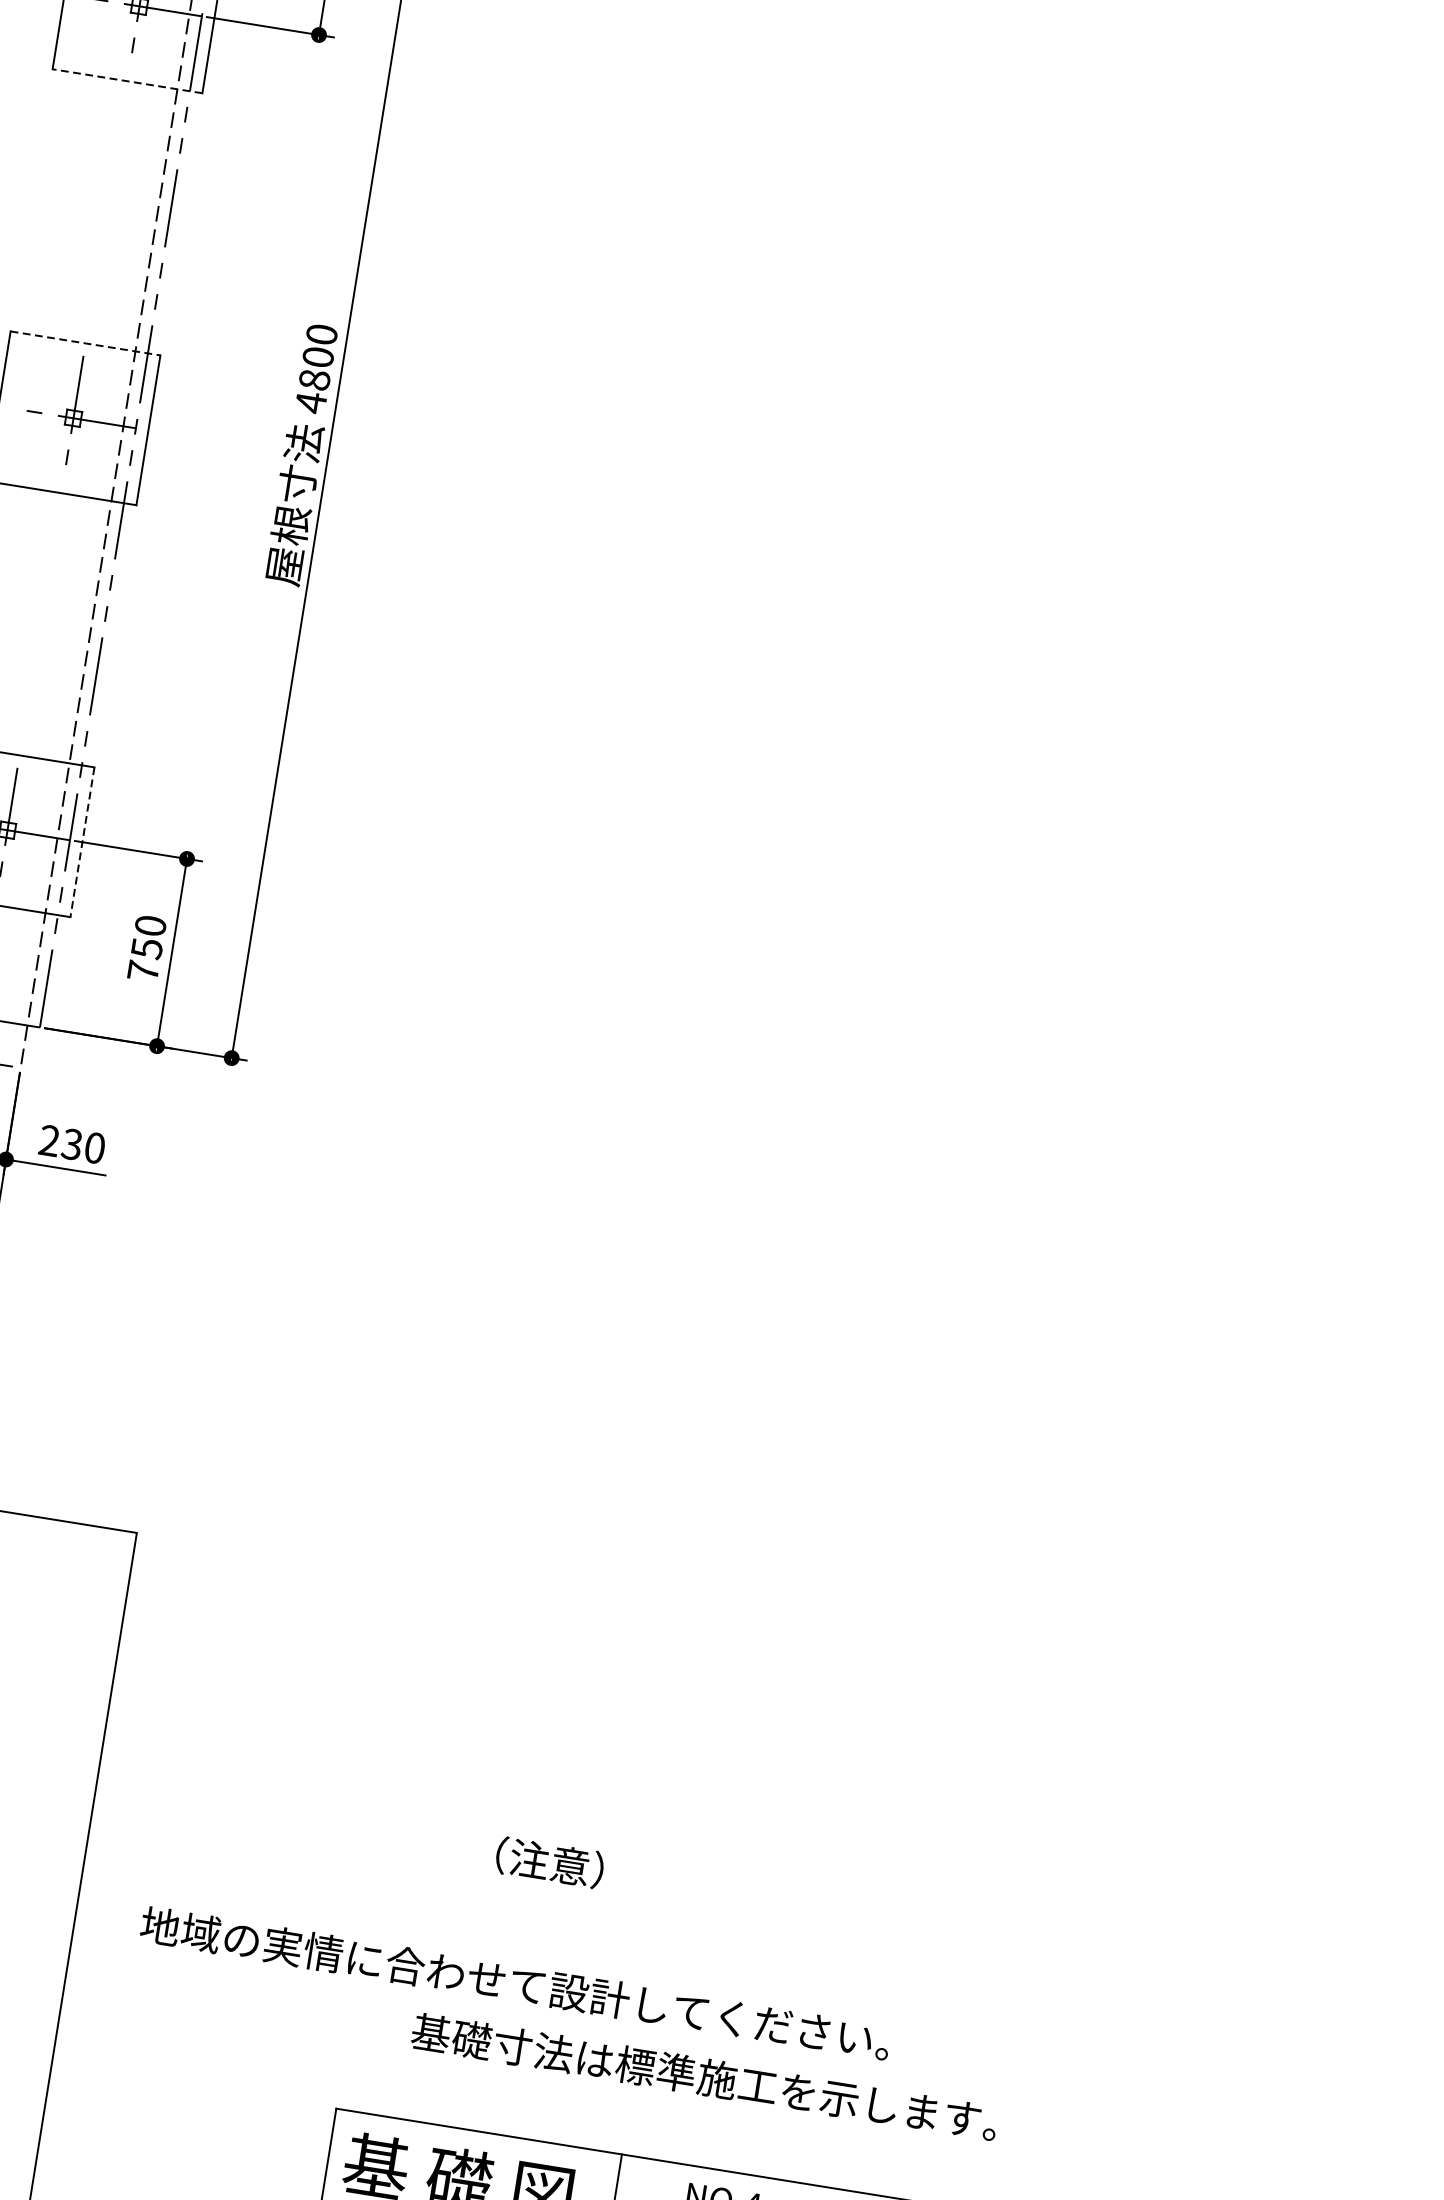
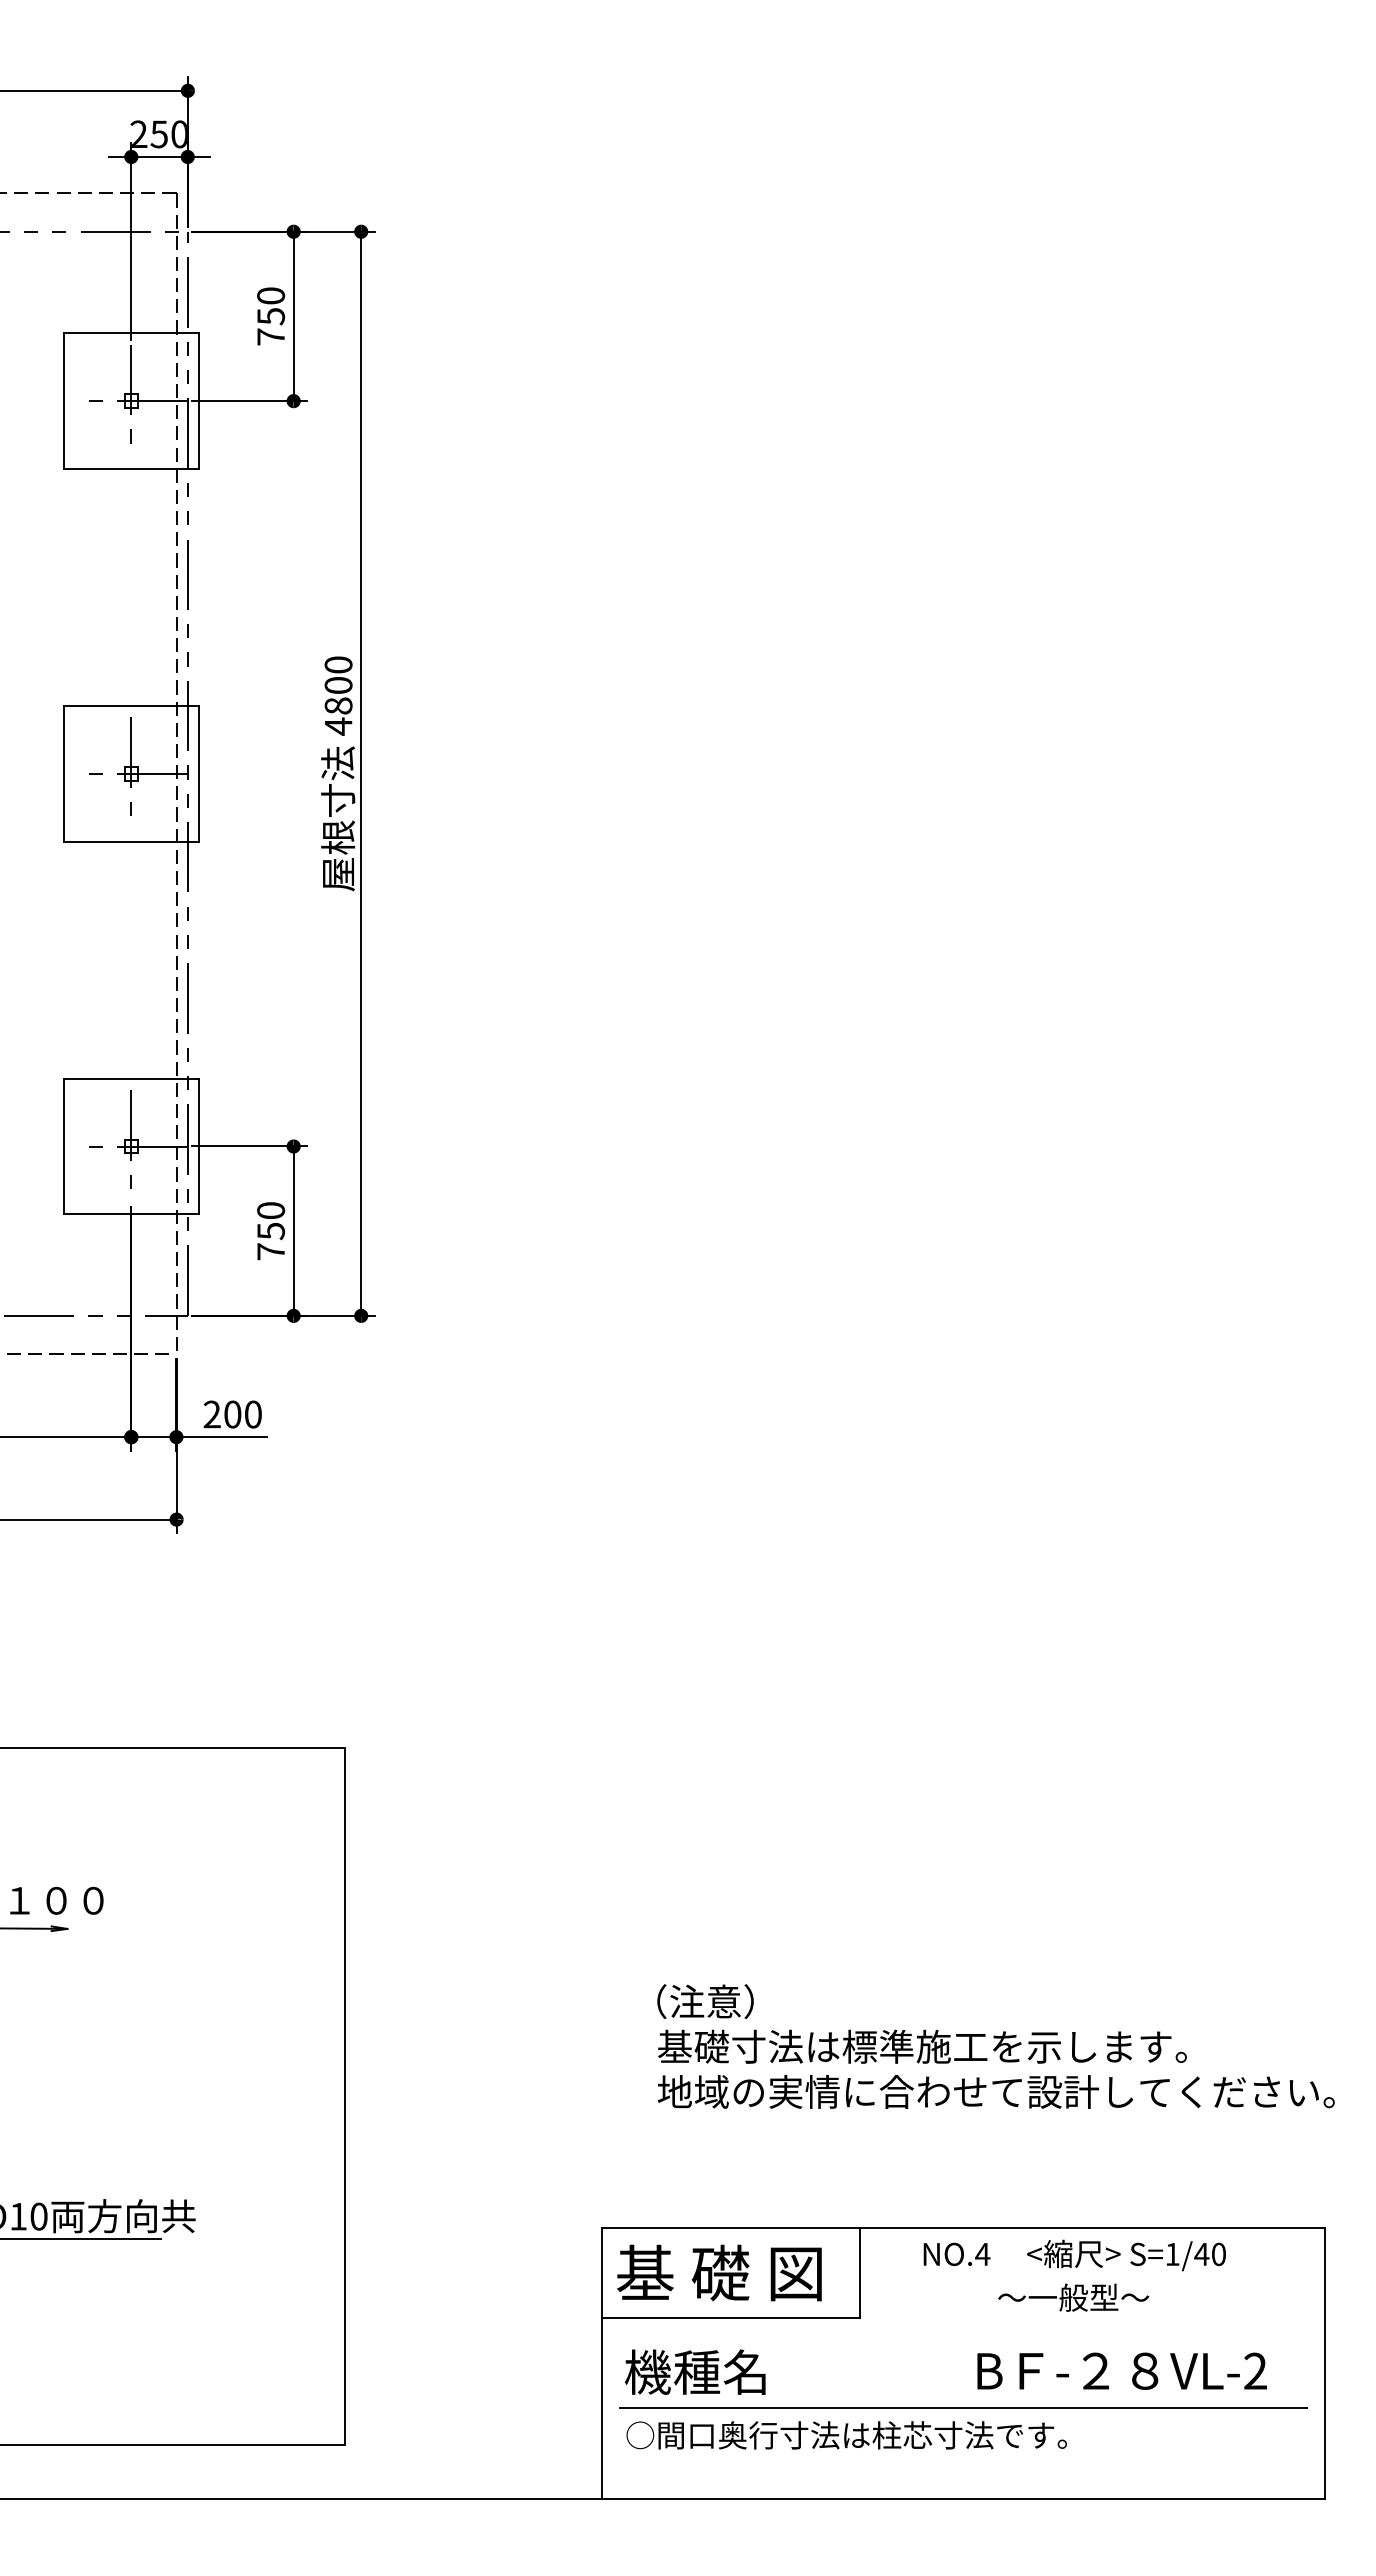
line: (127, 80) -> (131, 468), dashed -> solid
line: (85, 343) -> (131, 706), dashed -> solid
line: (82, 842) -> (199, 1146), dashed -> solid
text: (71, 1144) -> (232, 1414), 230 -> 200
text: (549, 1862) -> (705, 2001), moved
text: (514, 1982) -> (995, 2091), moved
text: (704, 2076) -> (922, 2046), moved

